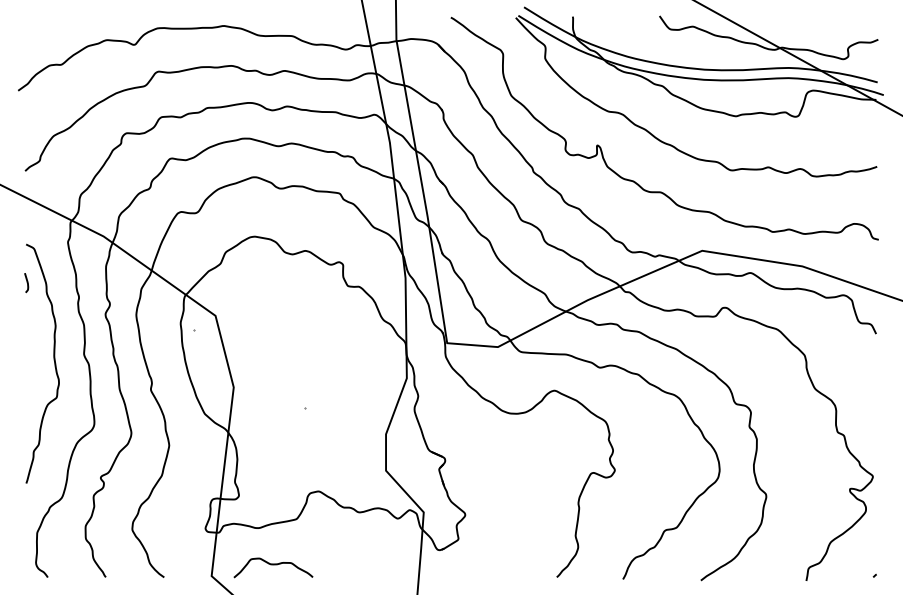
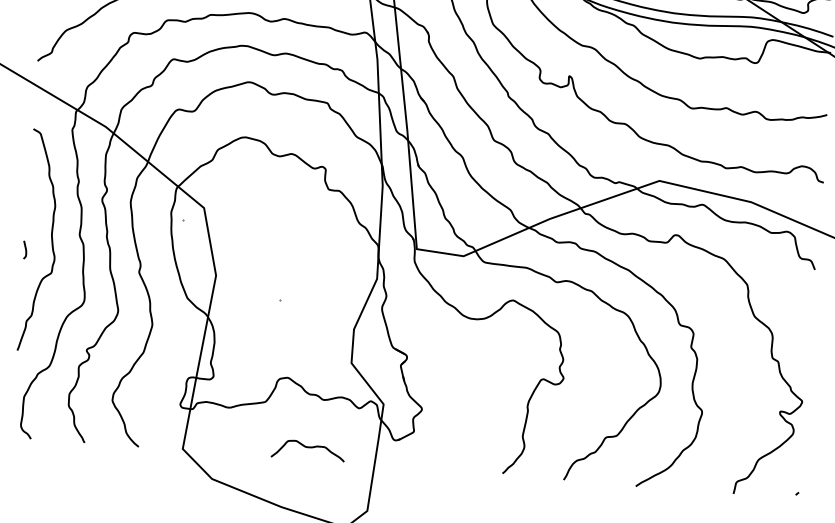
curve: (26, 282) -> (24, 249), moved
curve: (273, 565) -> (308, 448), moved

